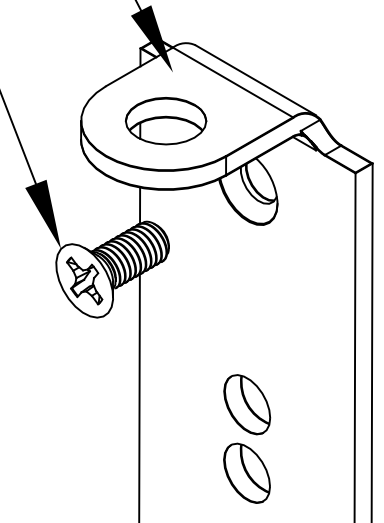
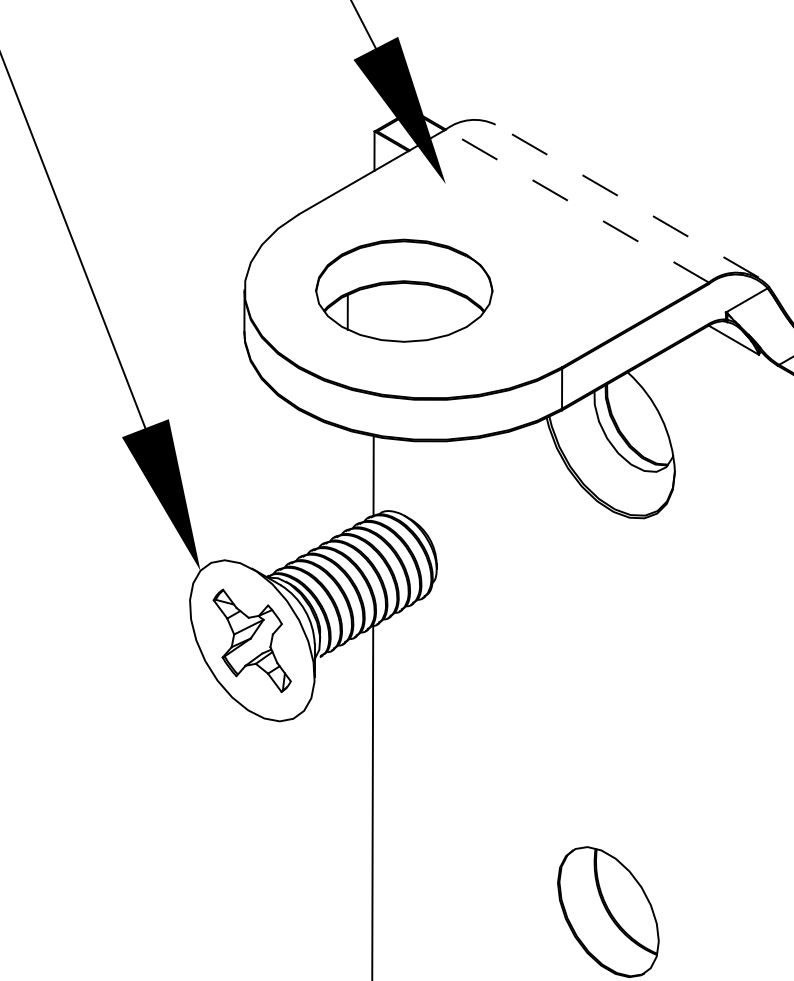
line: (255, 80) -> (626, 201), solid -> dashed
line: (232, 82) -> (576, 206), solid -> dashed
part: (165, 121) -> (403, 291), moved

